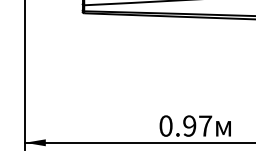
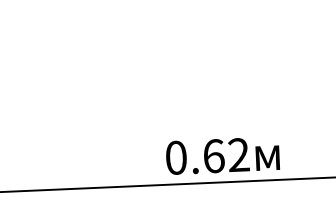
text: (197, 125) -> (226, 154), 0.97 -> 0.62

